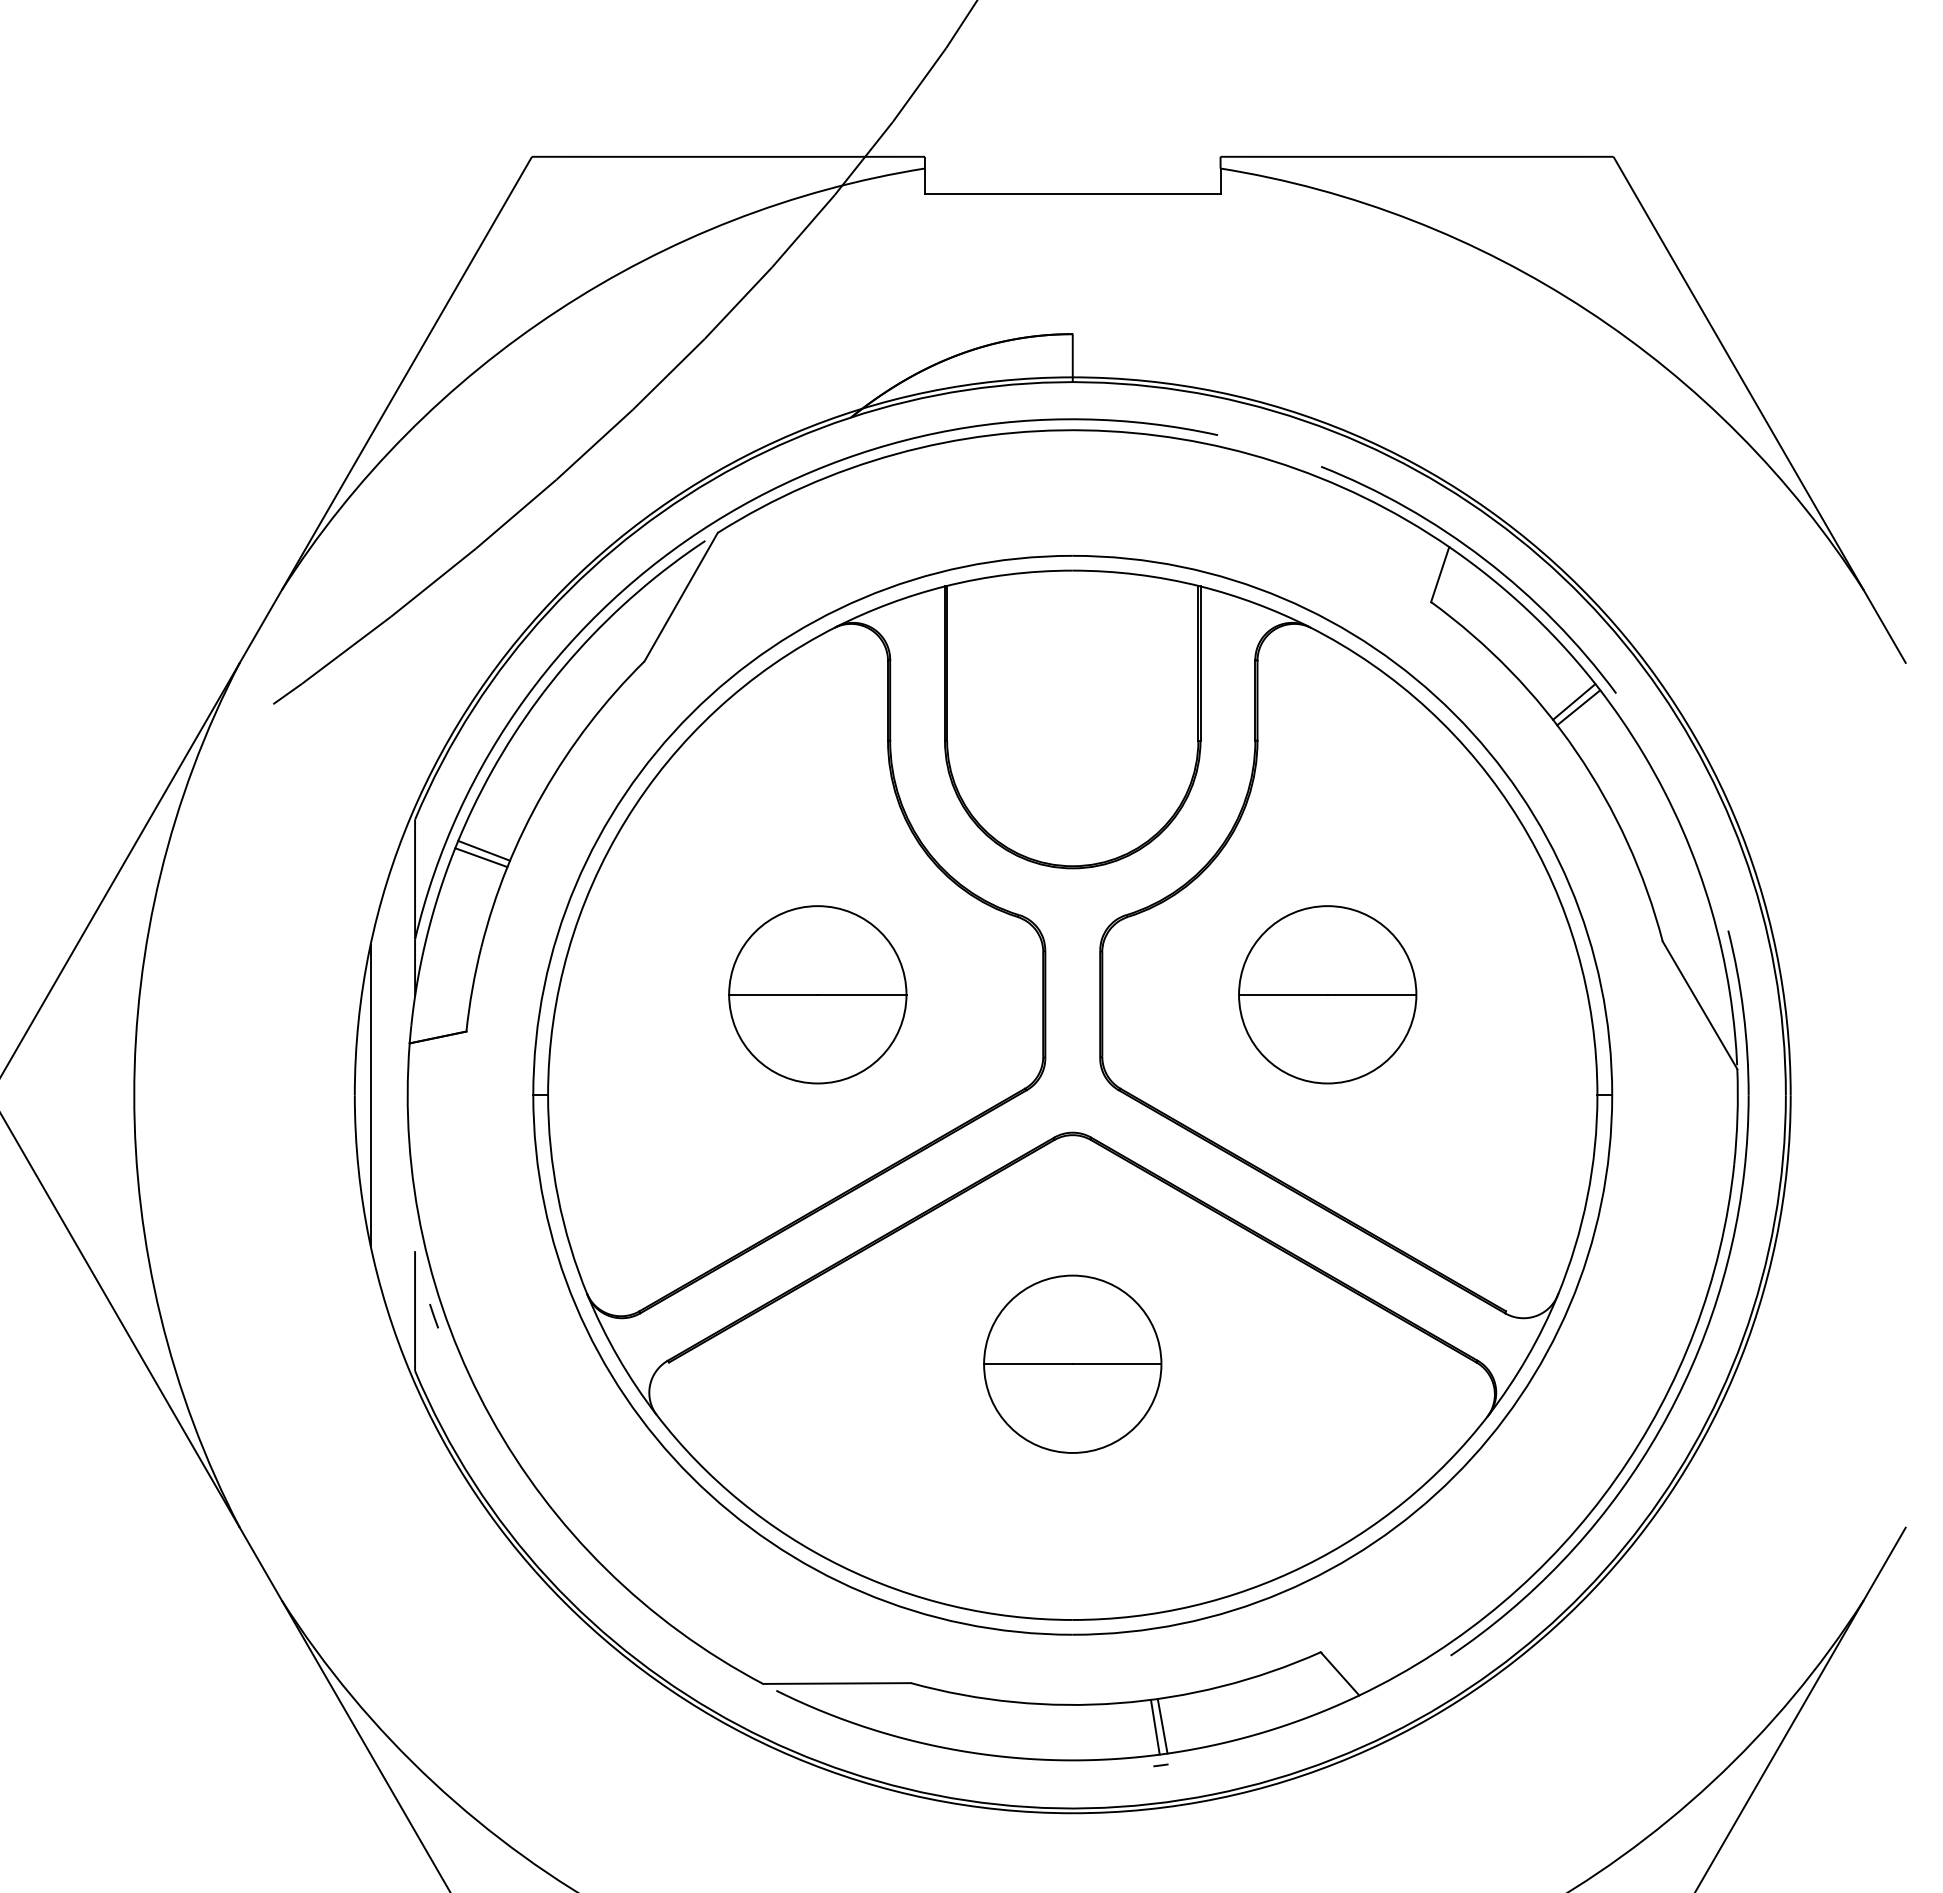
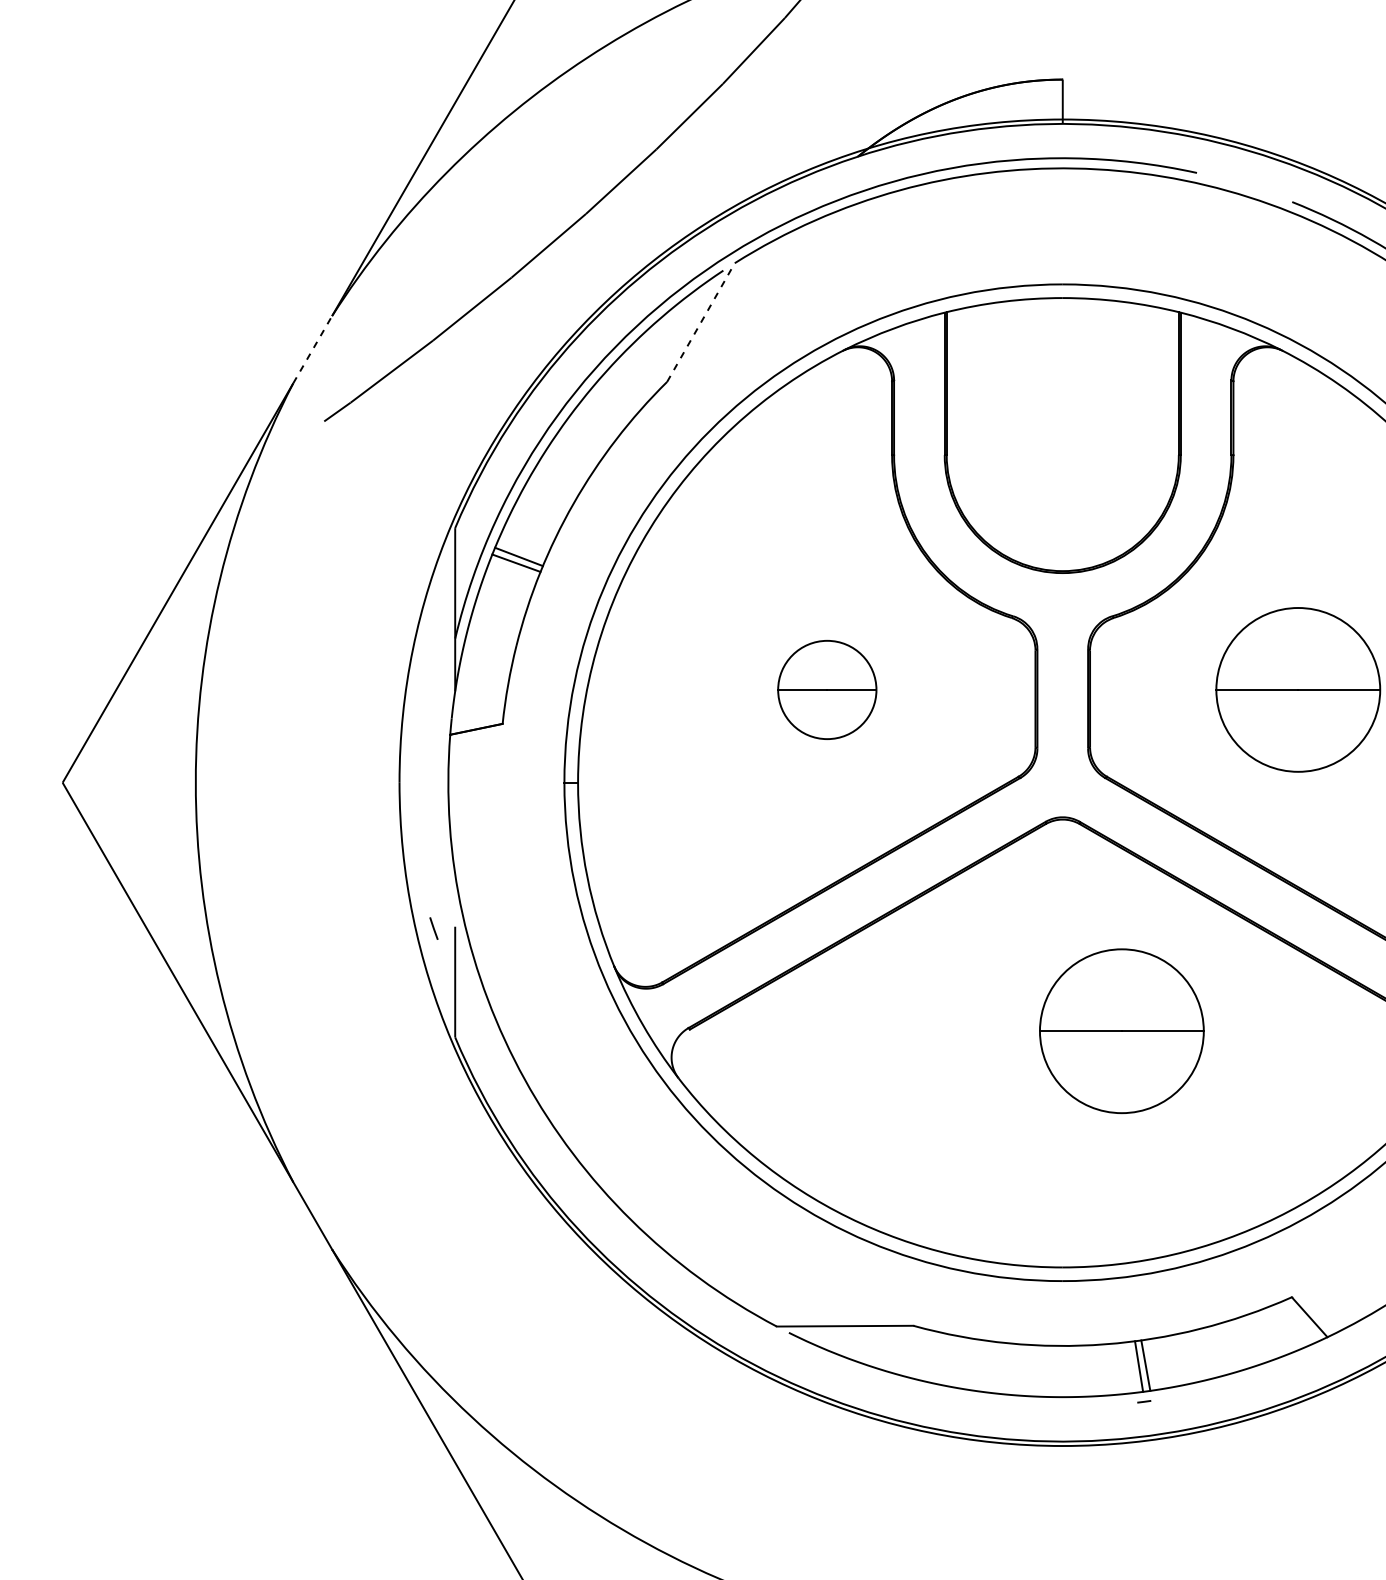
line: (681, 597) -> (701, 322), solid -> dashed
line: (261, 626) -> (313, 349), solid -> dashed
part: (817, 994) -> (826, 689), size x0.6
line: (370, 1094) -> (414, 782), removed
line: (433, 1315) -> (433, 927), moved
part: (1072, 1363) -> (1121, 1030), moved

